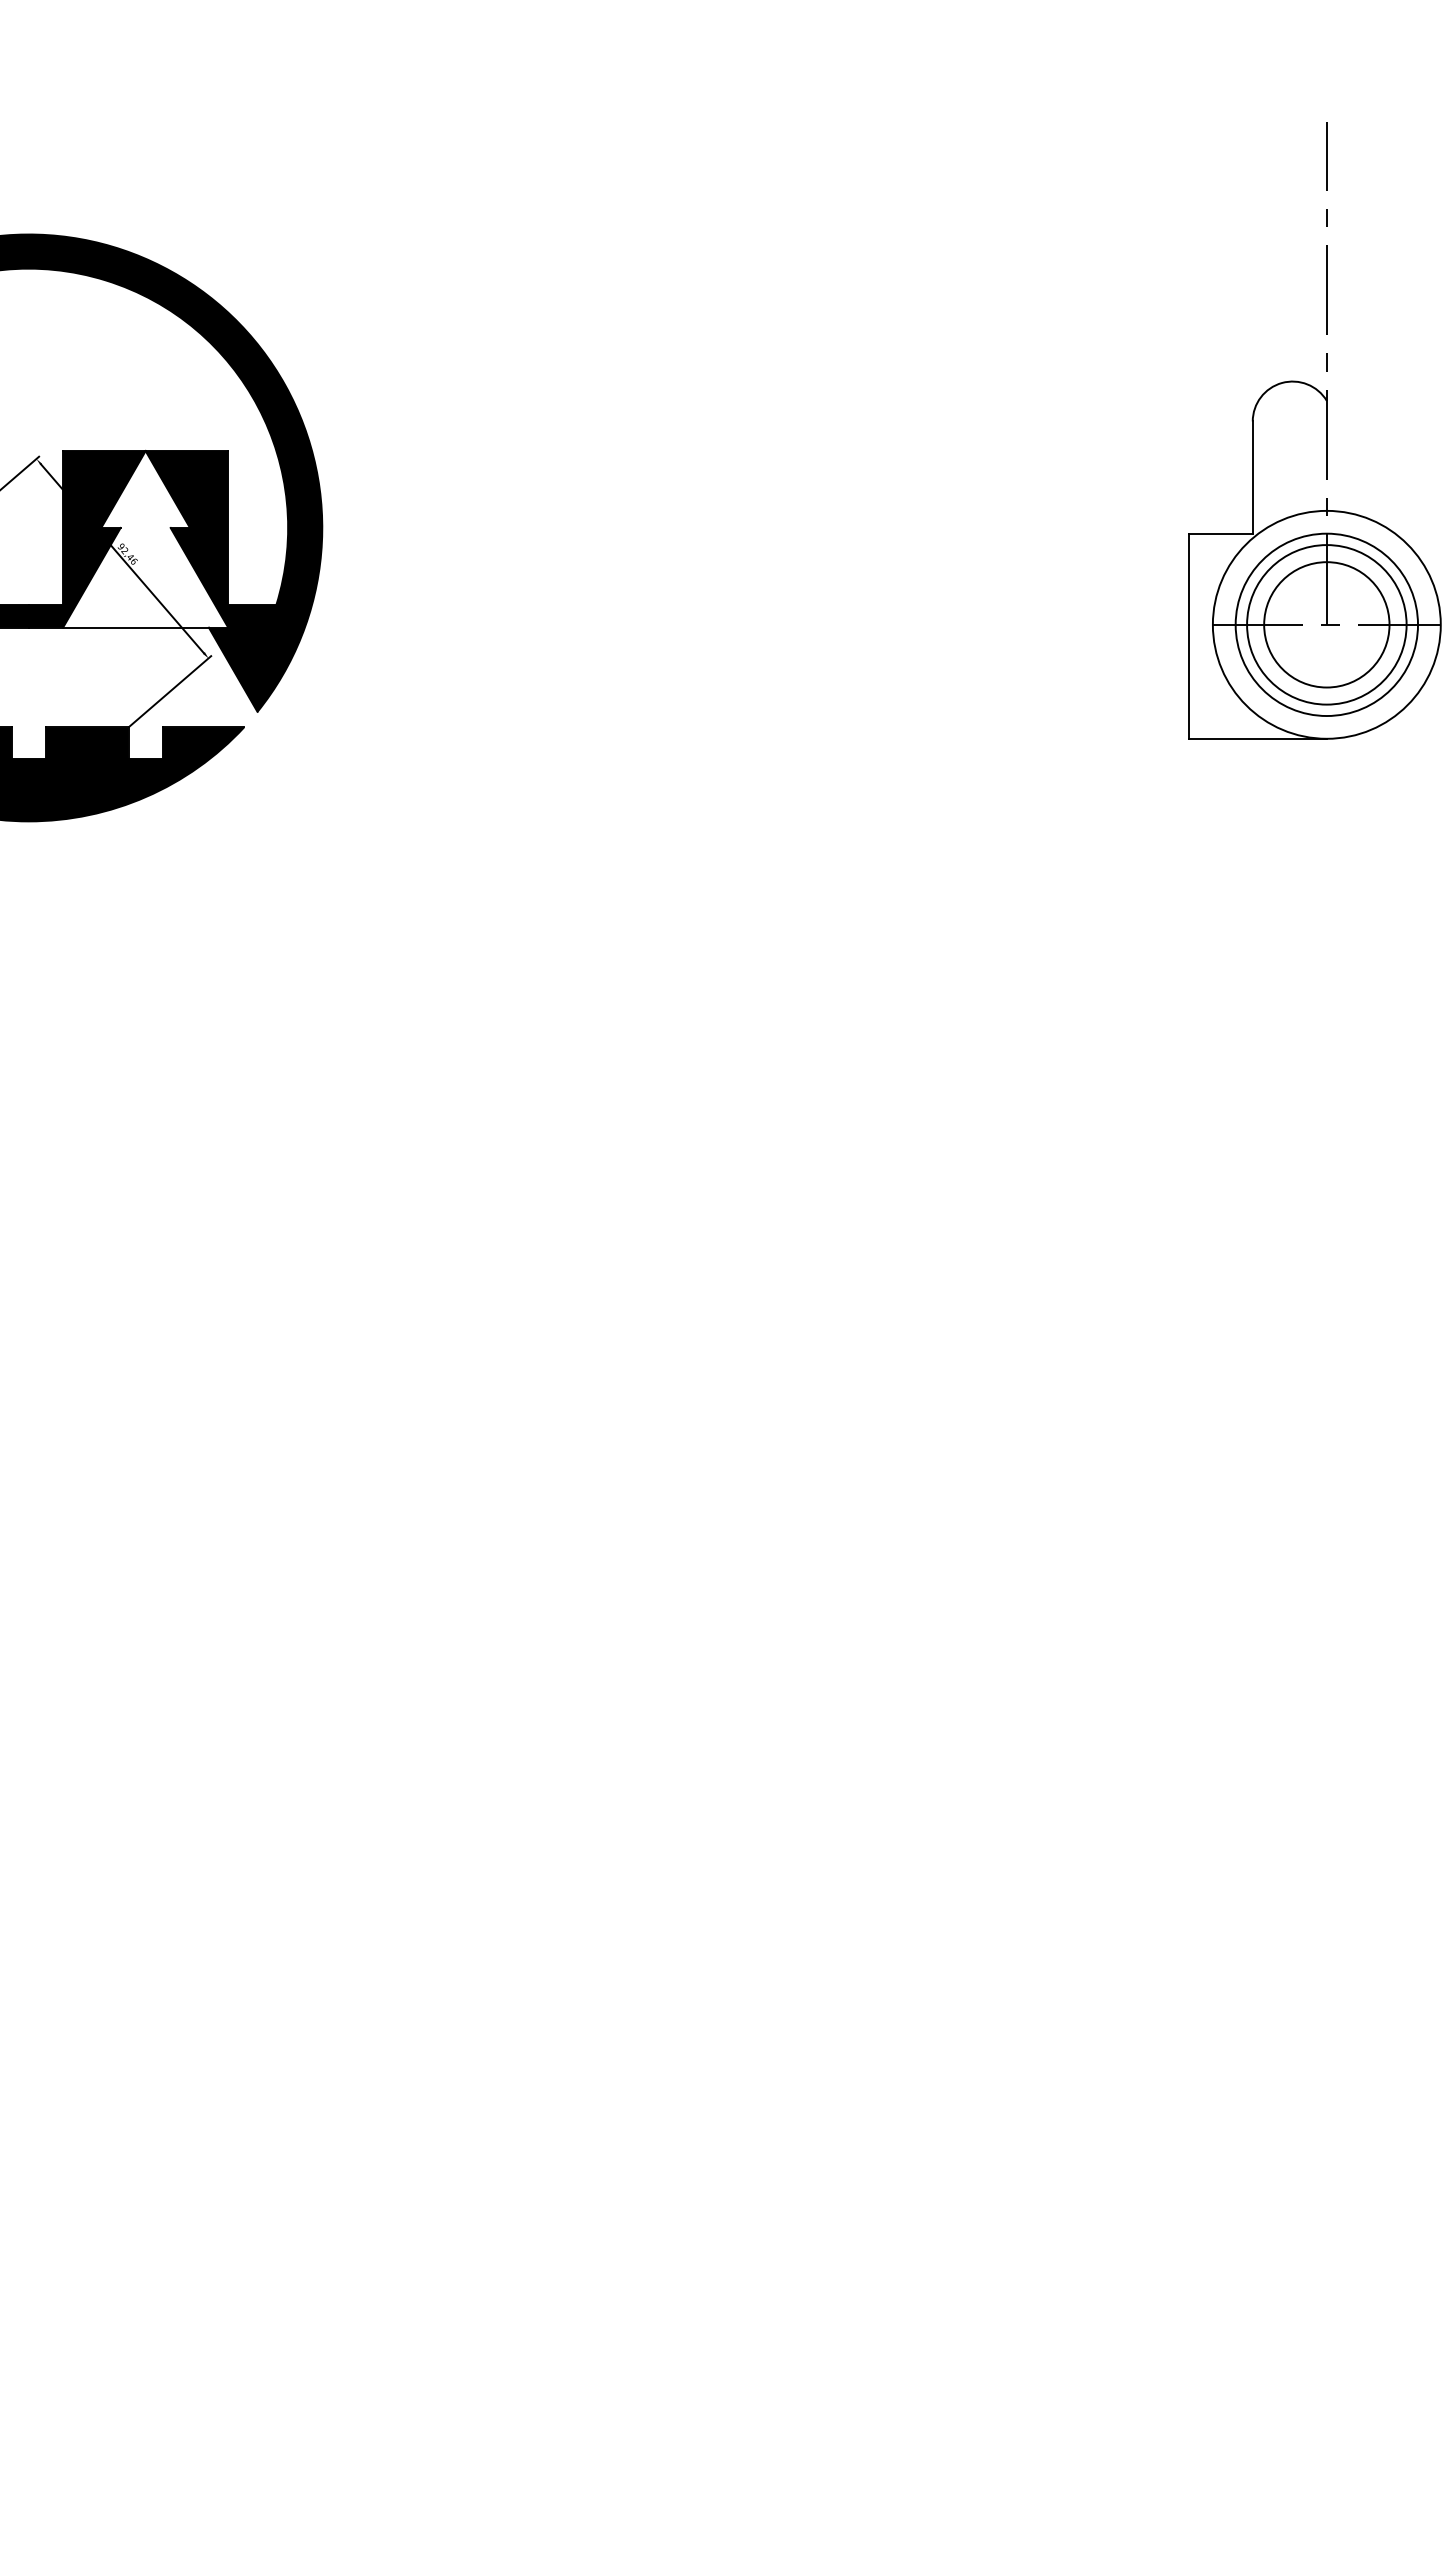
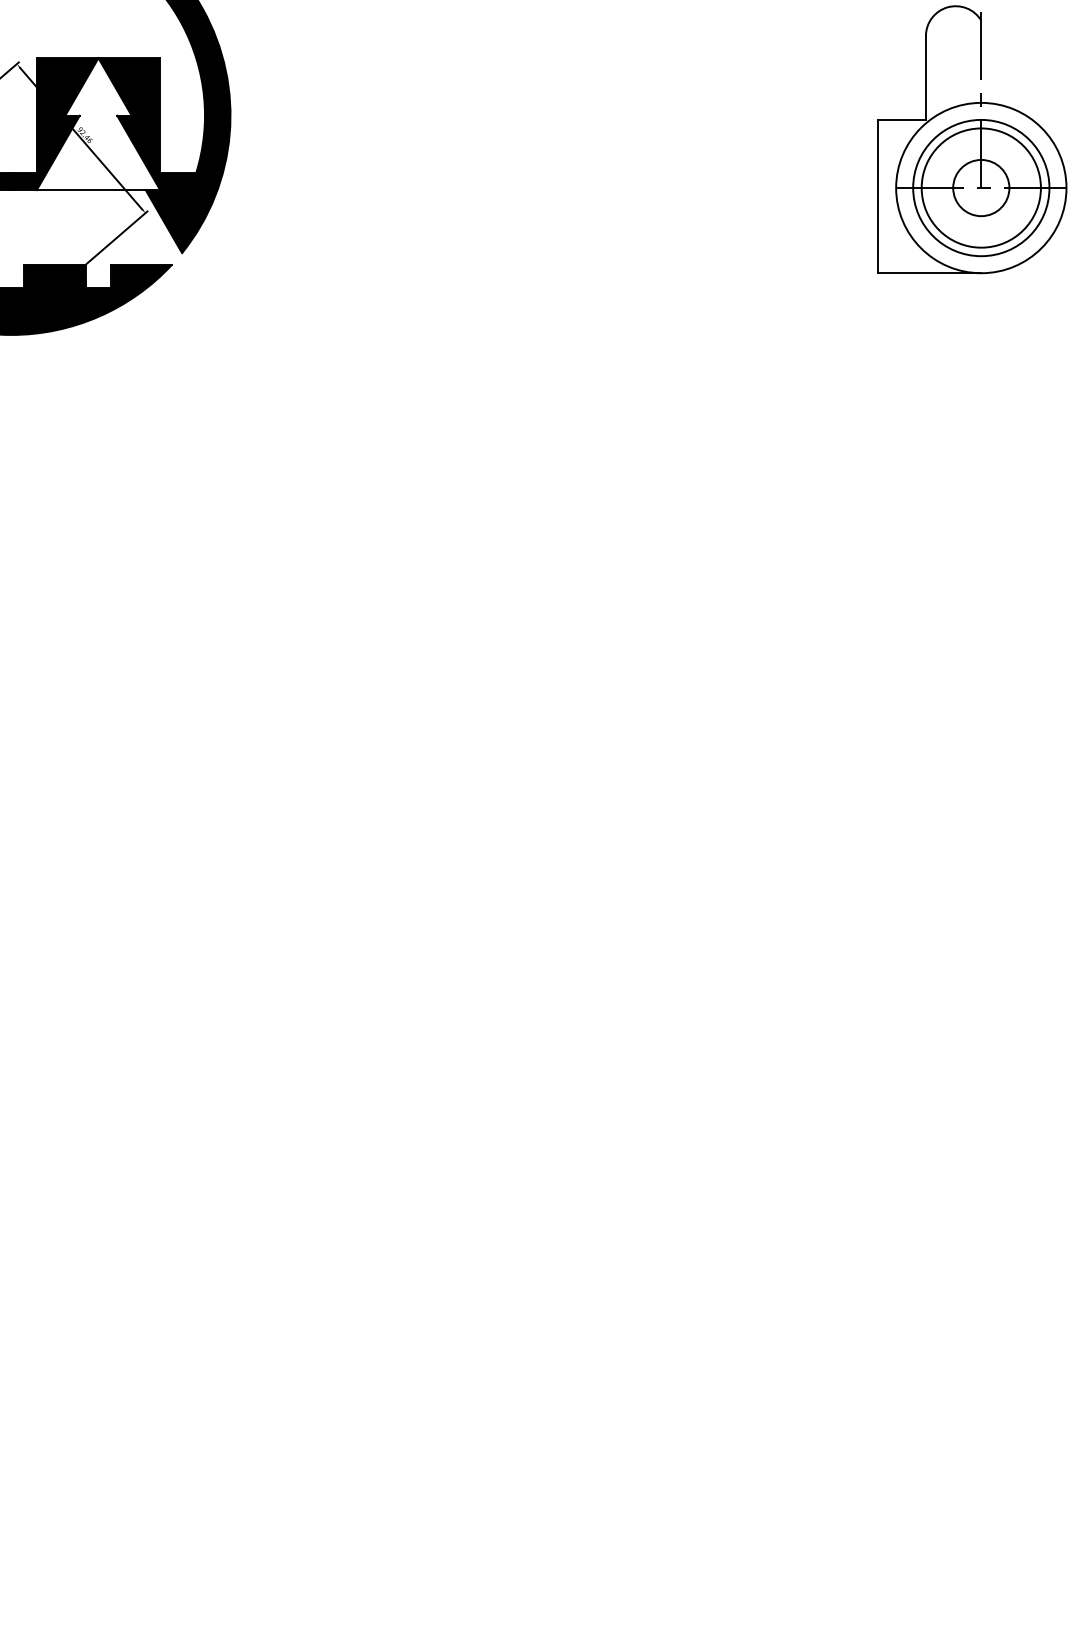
circle: (1326, 624) -> (981, 187), size x0.6

